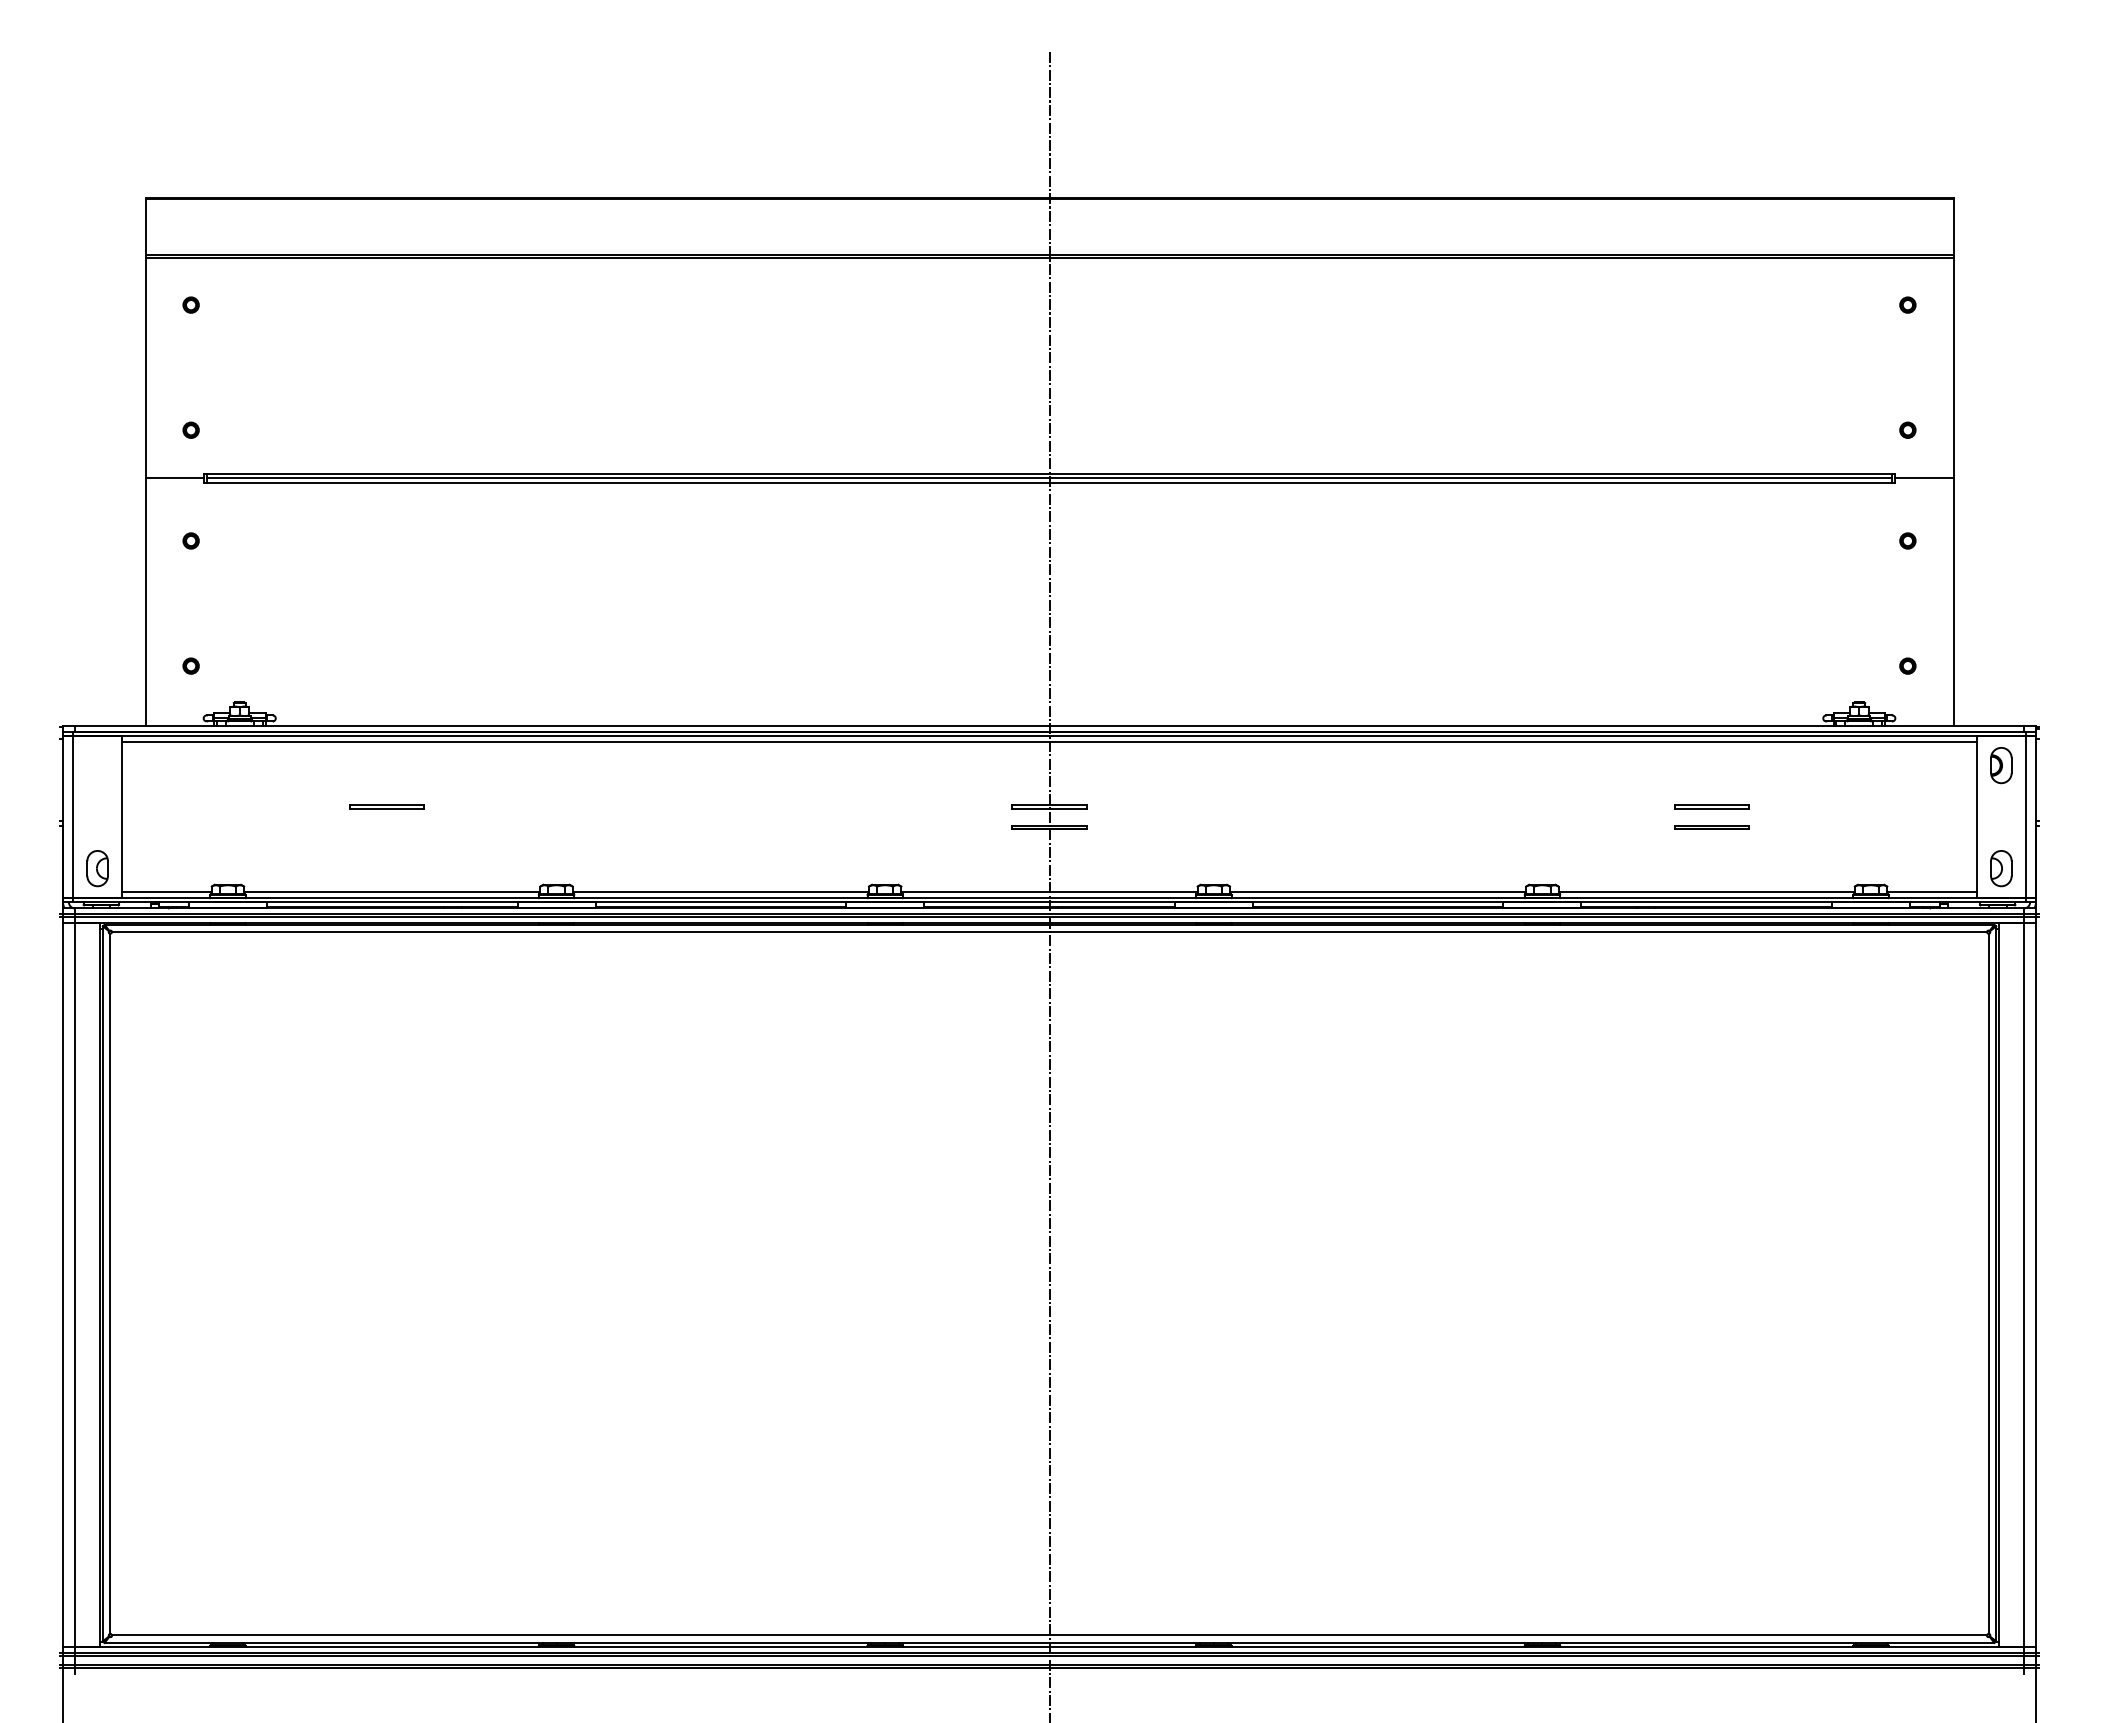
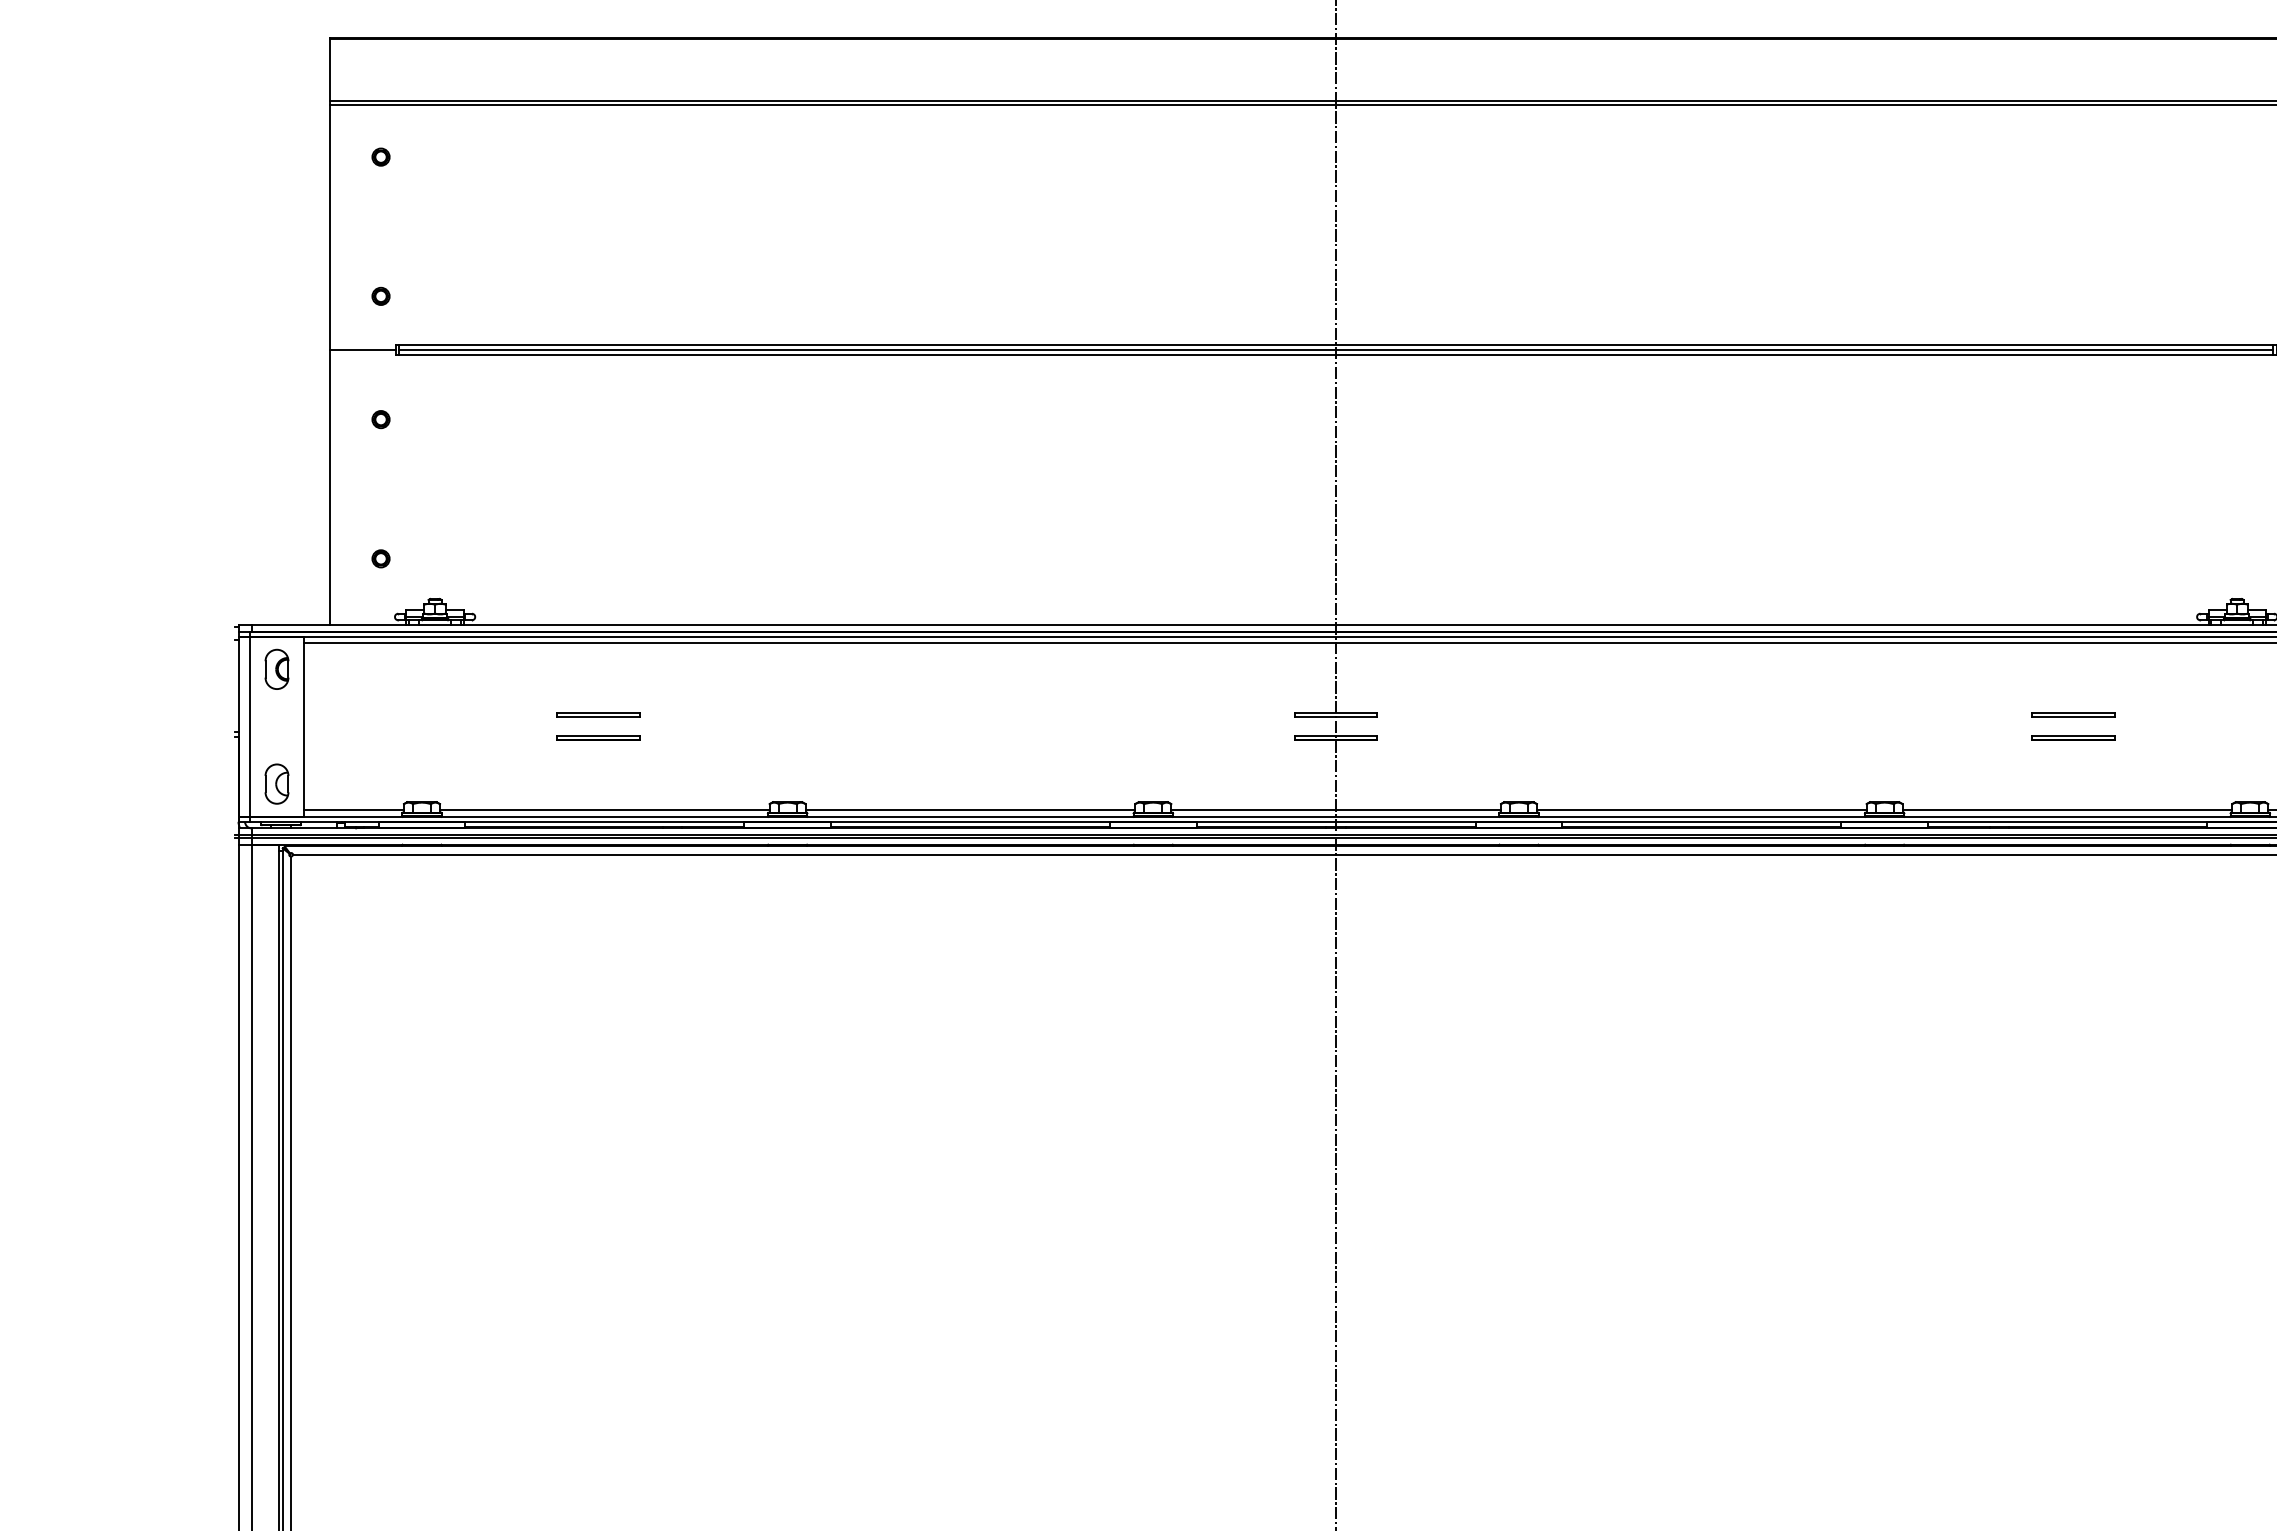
part: (97, 765) -> (276, 669), added
line: (386, 826) -> (598, 737), added

